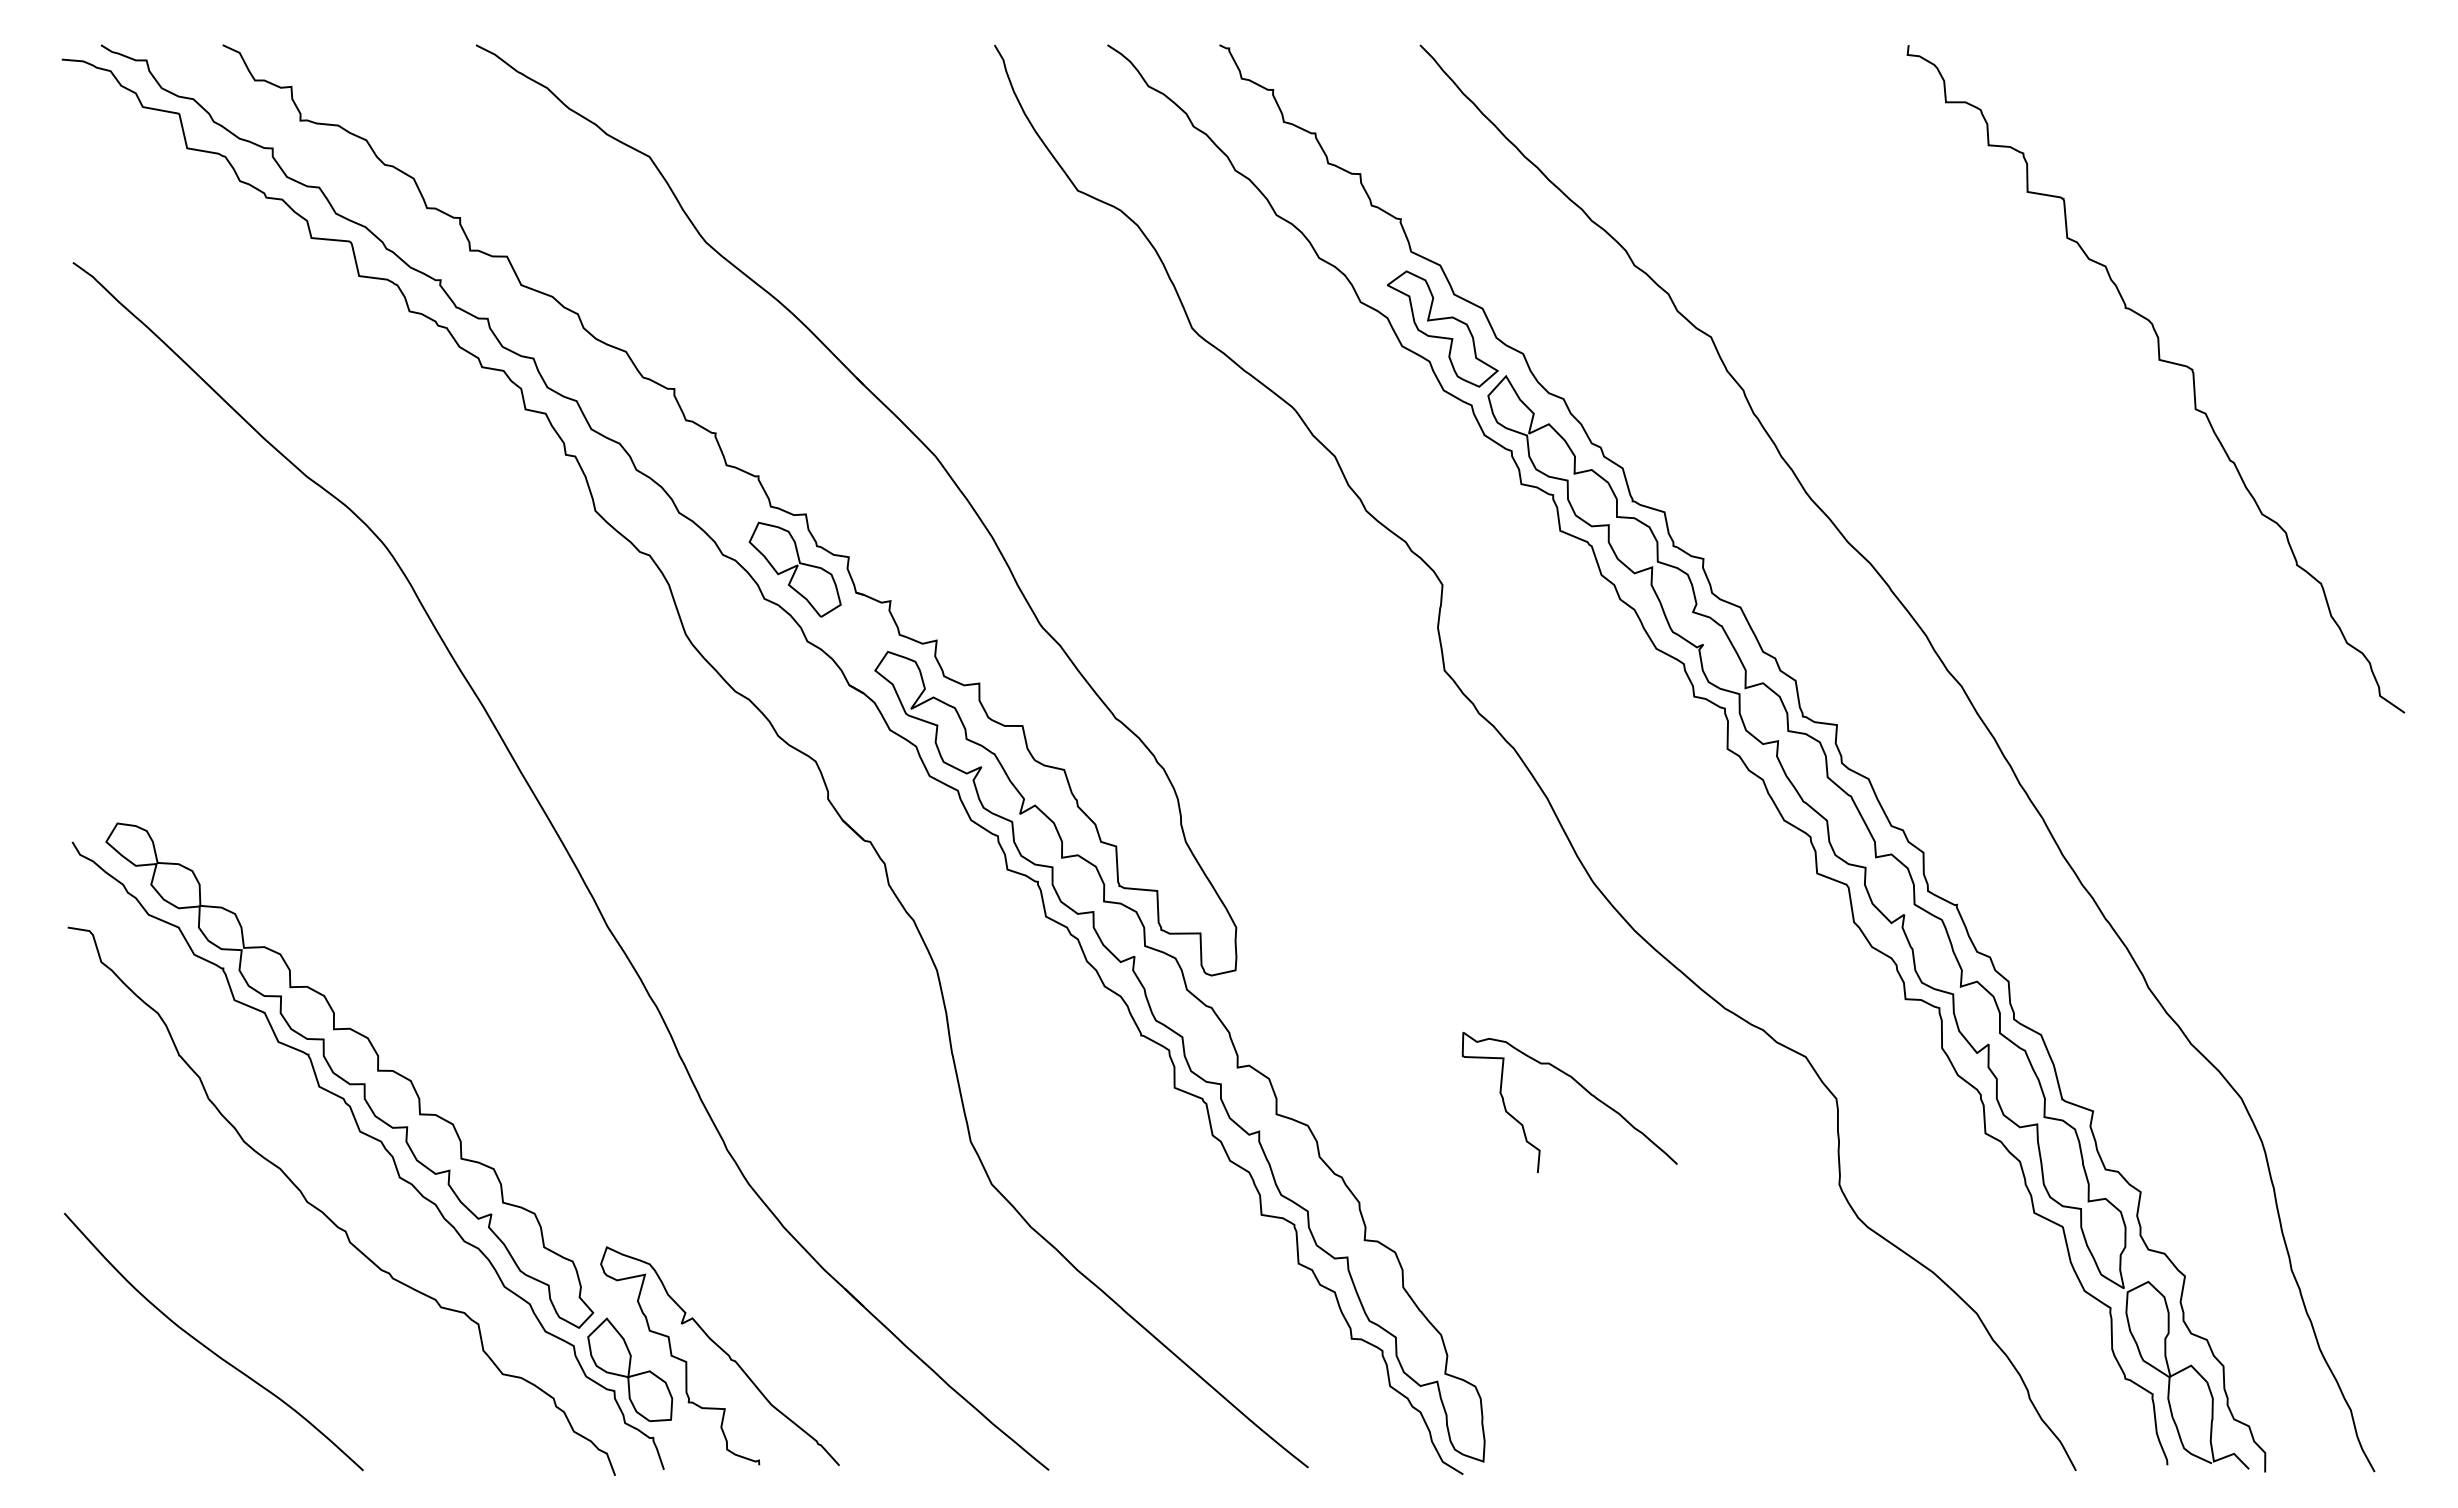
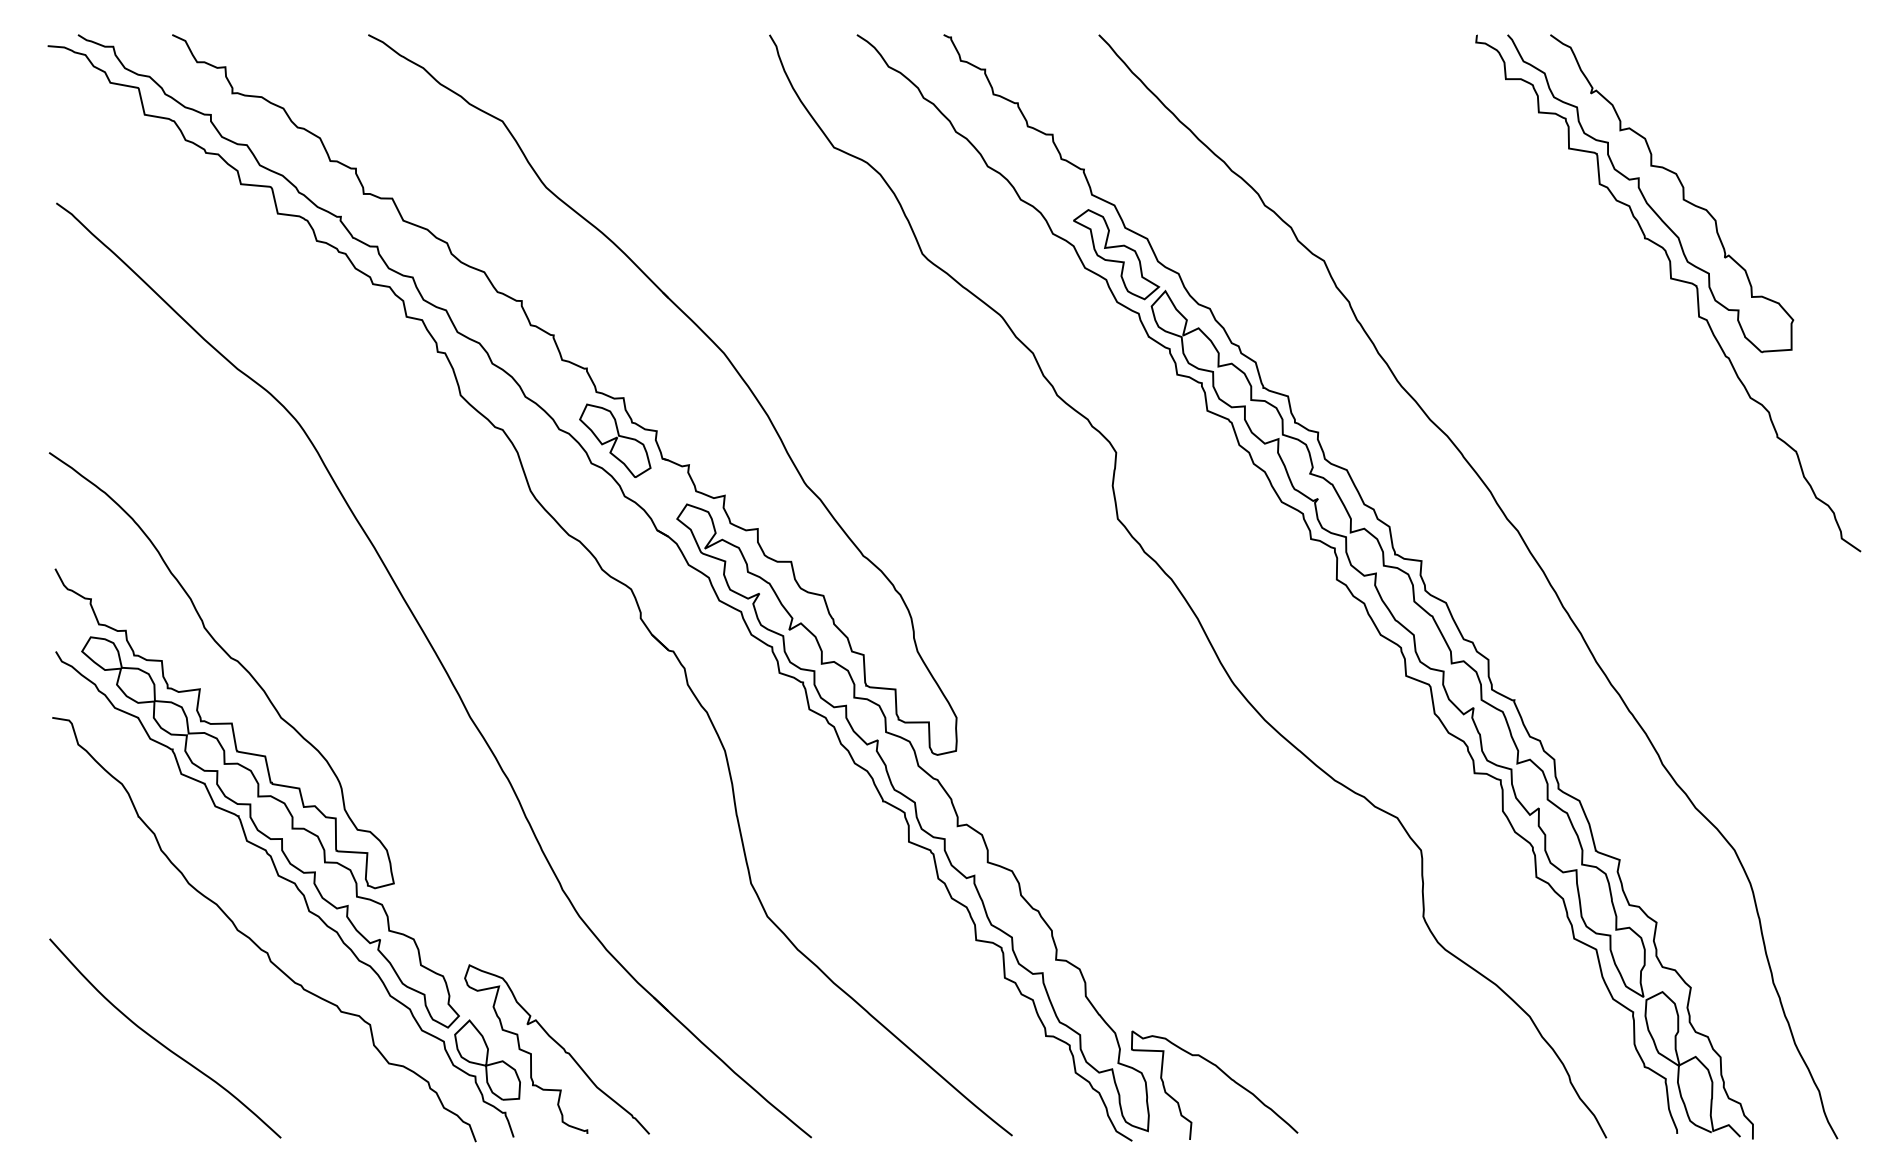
part: (2125, 254) -> (1644, 196), added
curve: (298, 851) -> (230, 658), added
curve: (1582, 1088) -> (1224, 1074), moved

